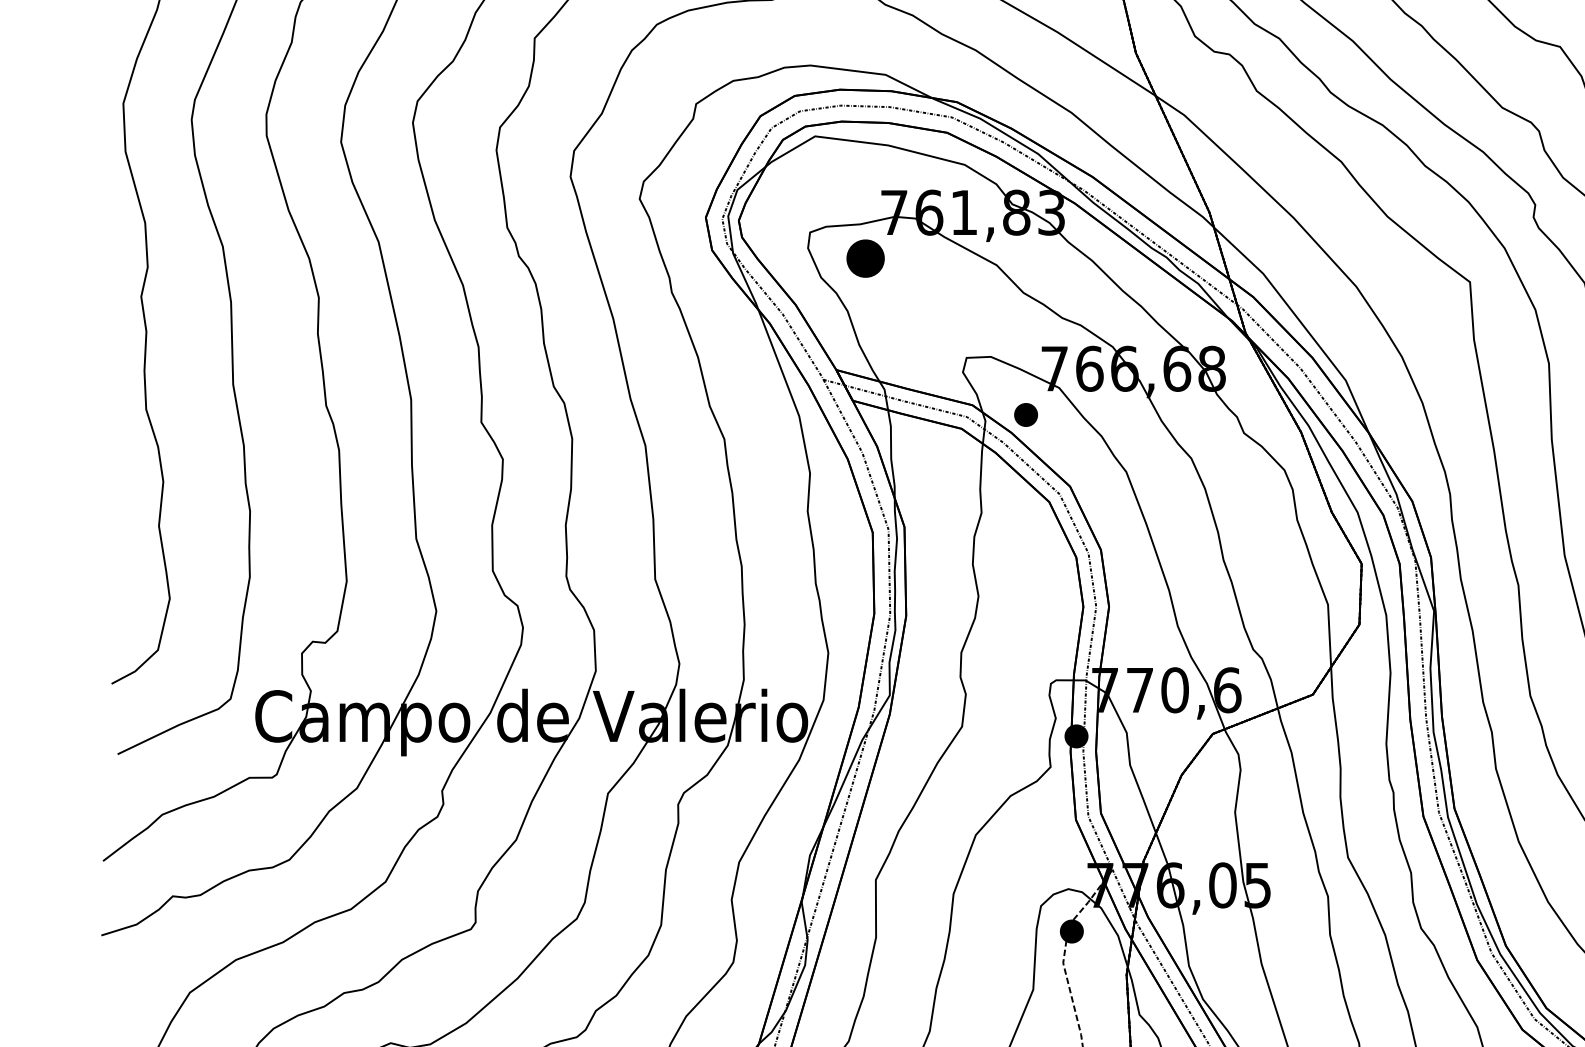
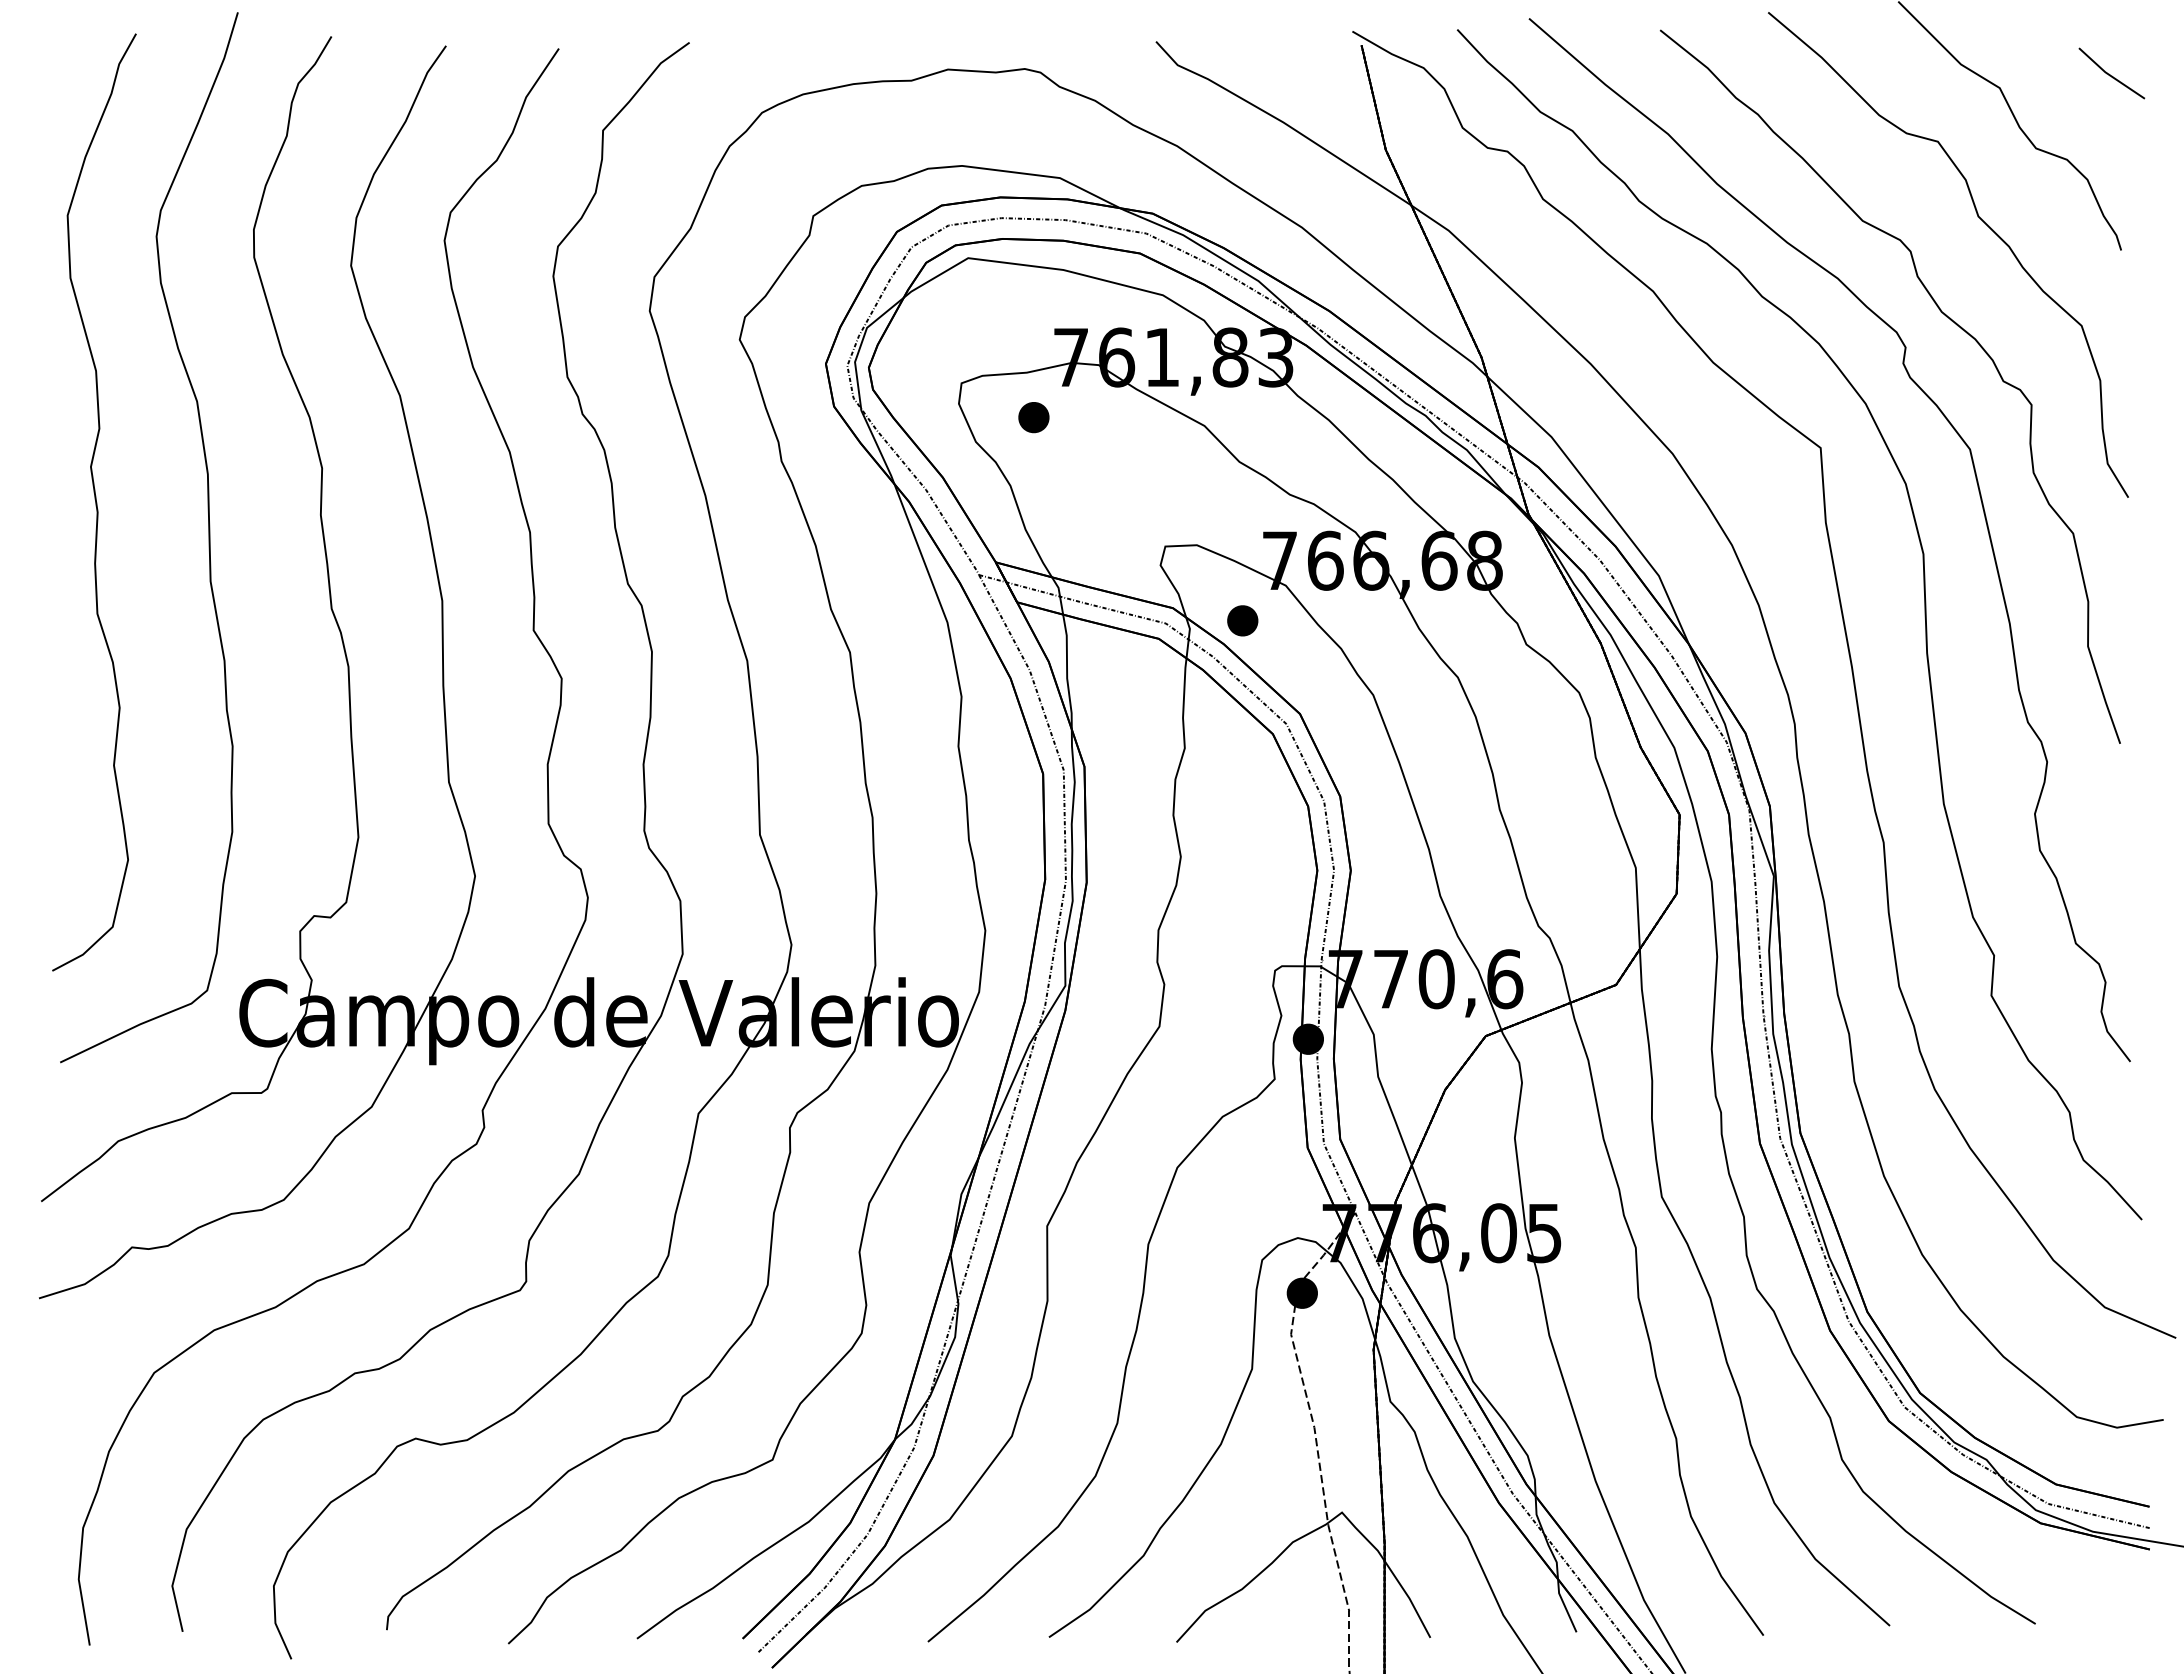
part: (865, 258) -> (1033, 417), size x0.62

